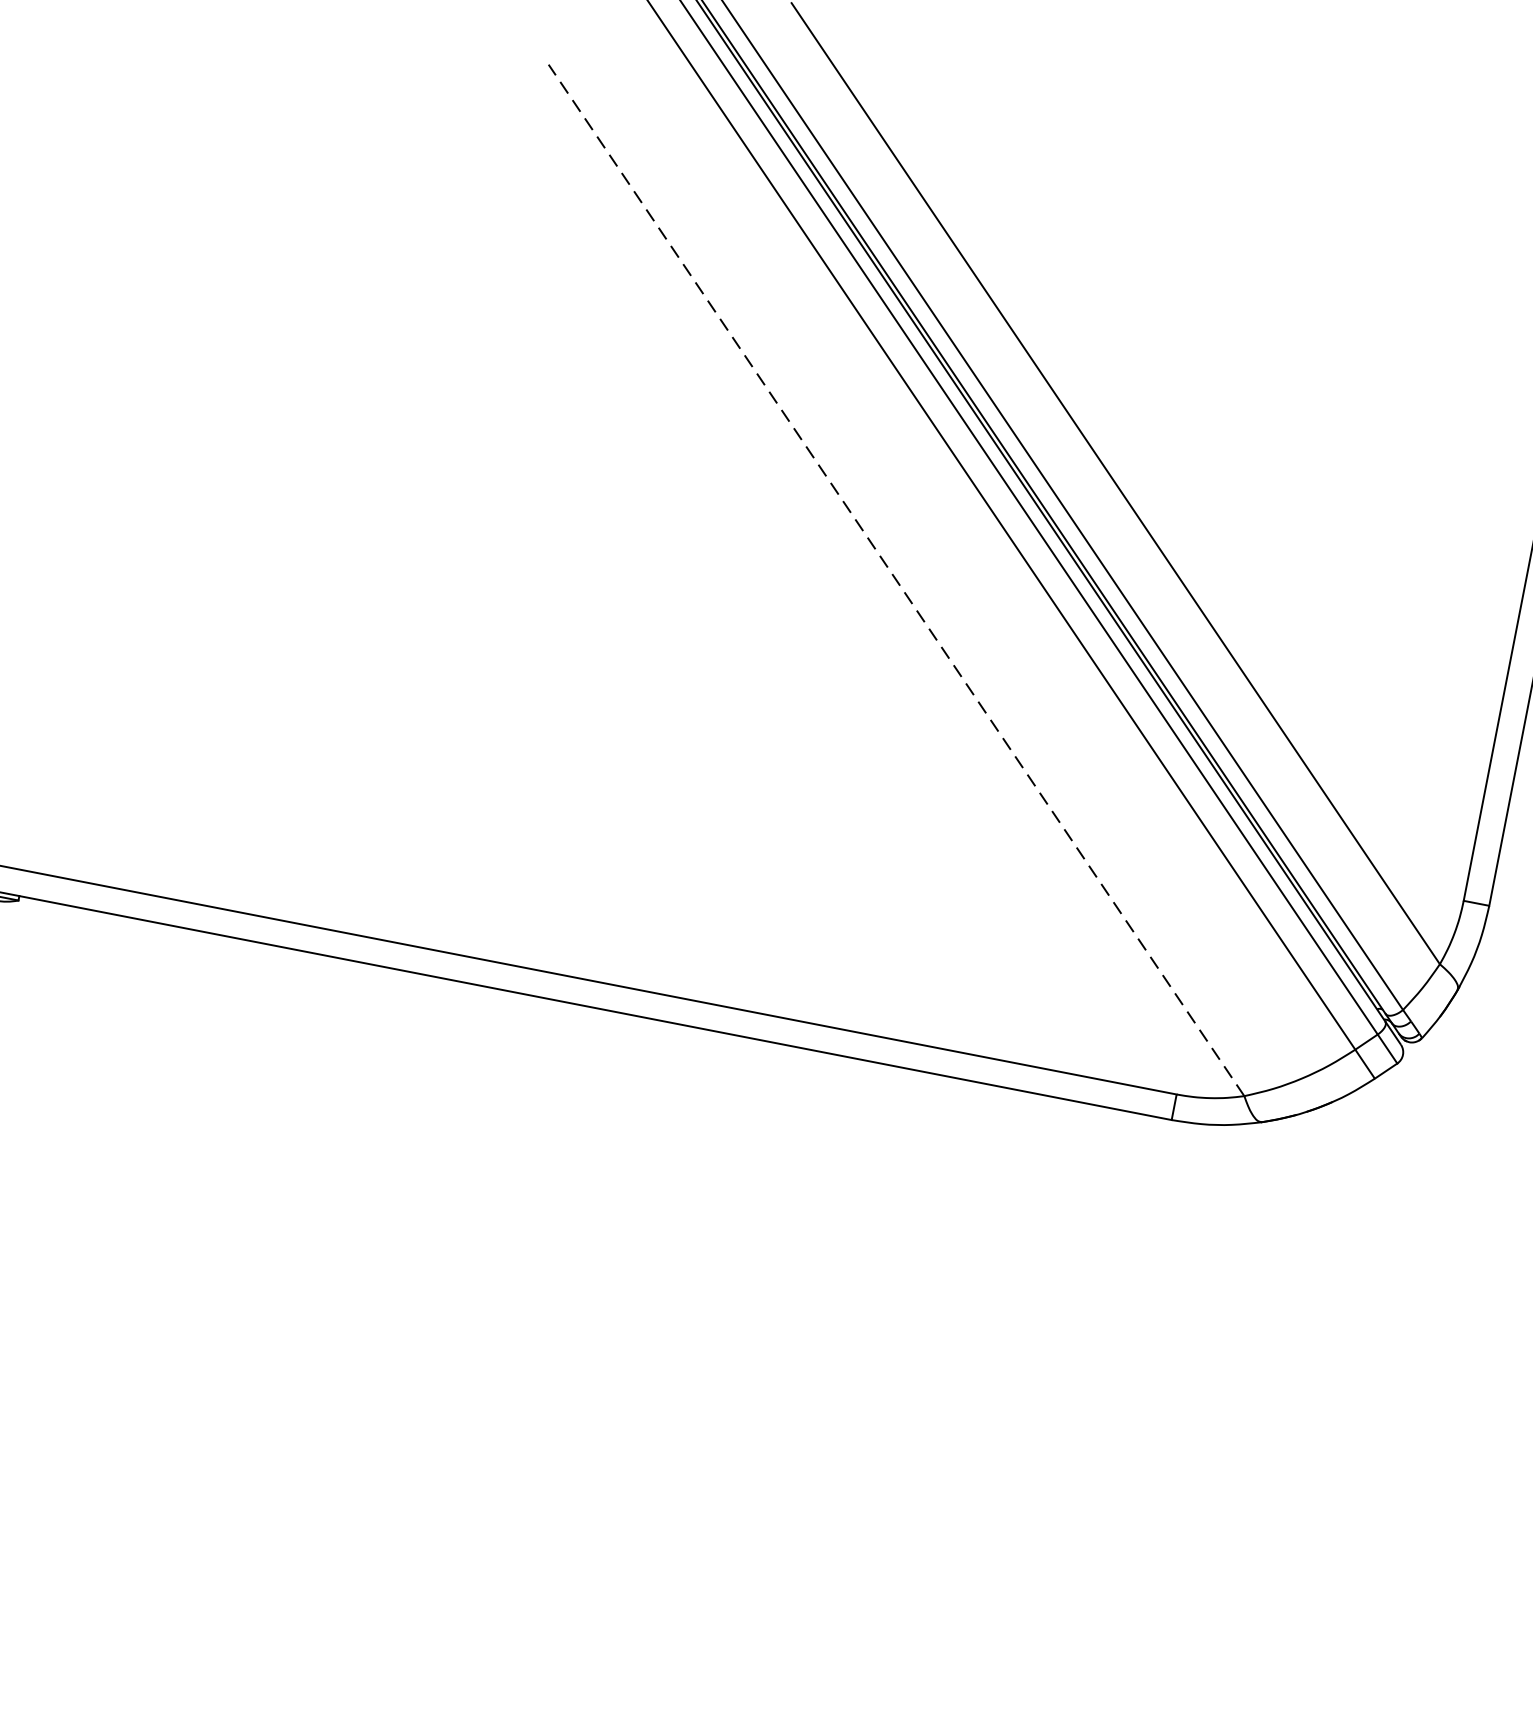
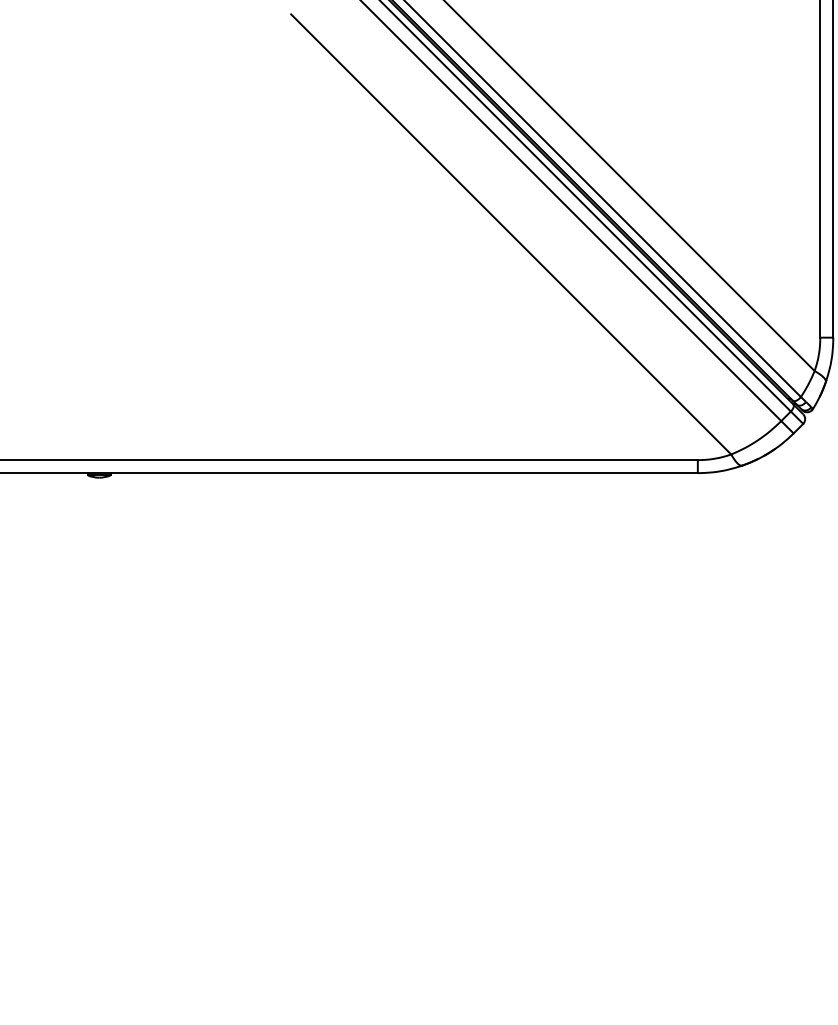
line: (895, 580) -> (510, 234), dashed -> solid

